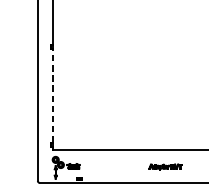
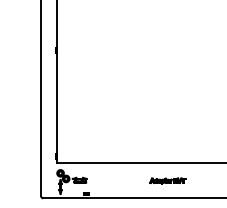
line: (52, 95) -> (57, 103), dashed -> solid
part: (165, 166) -> (167, 180), moved

